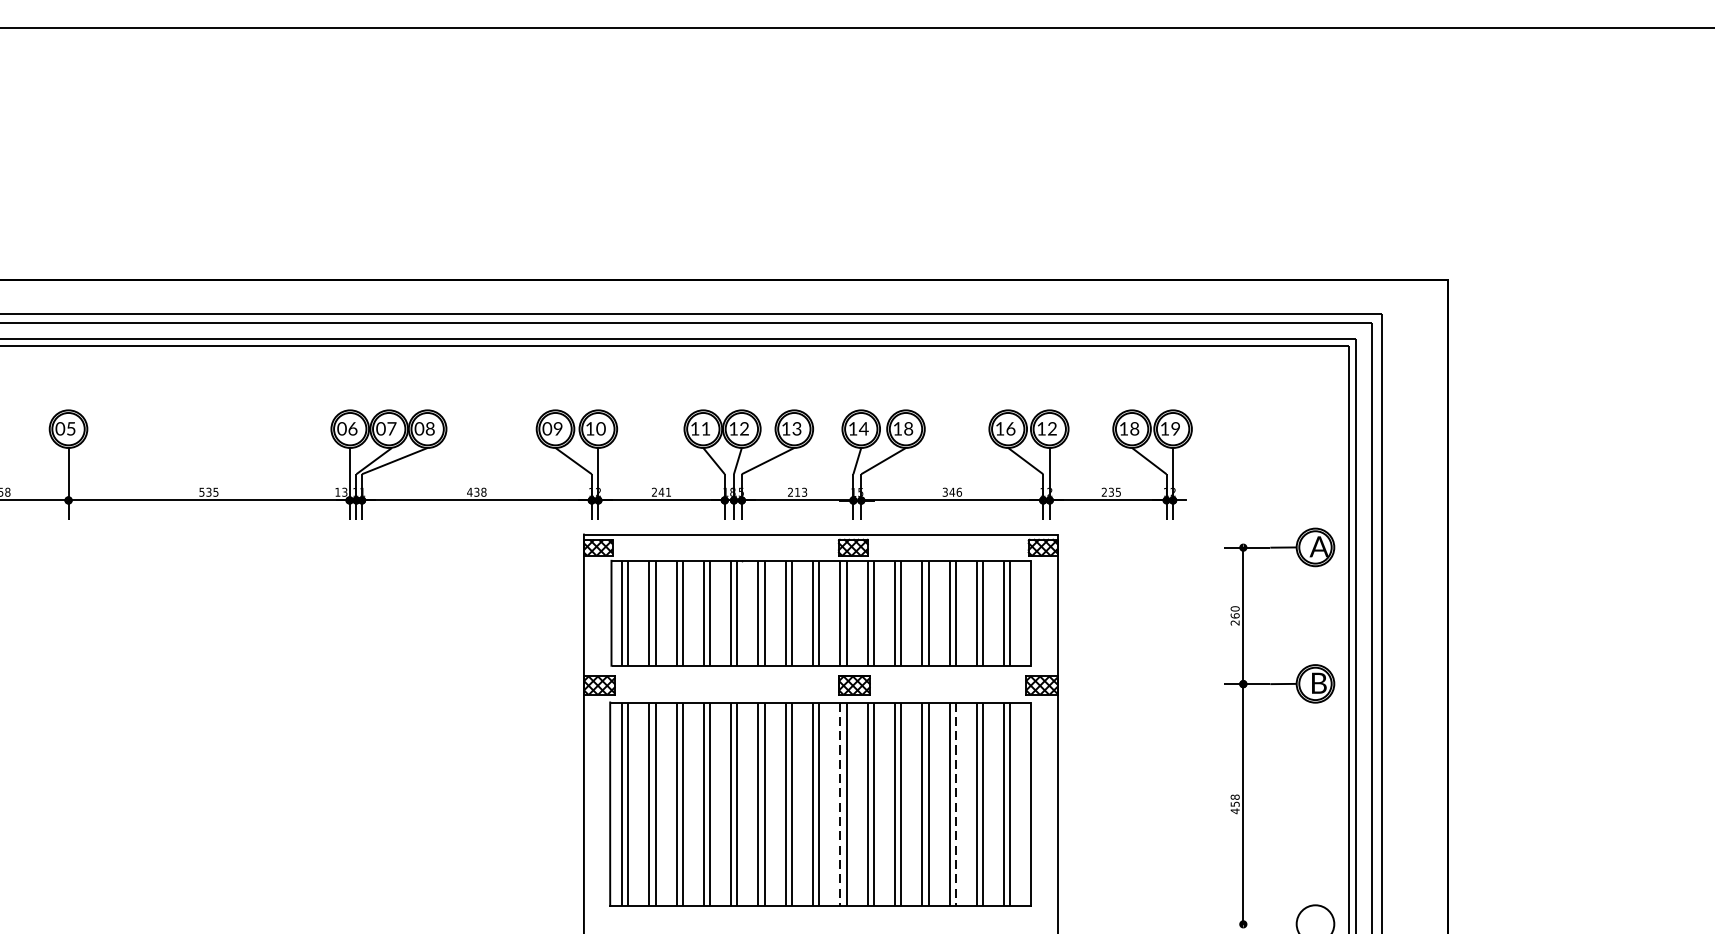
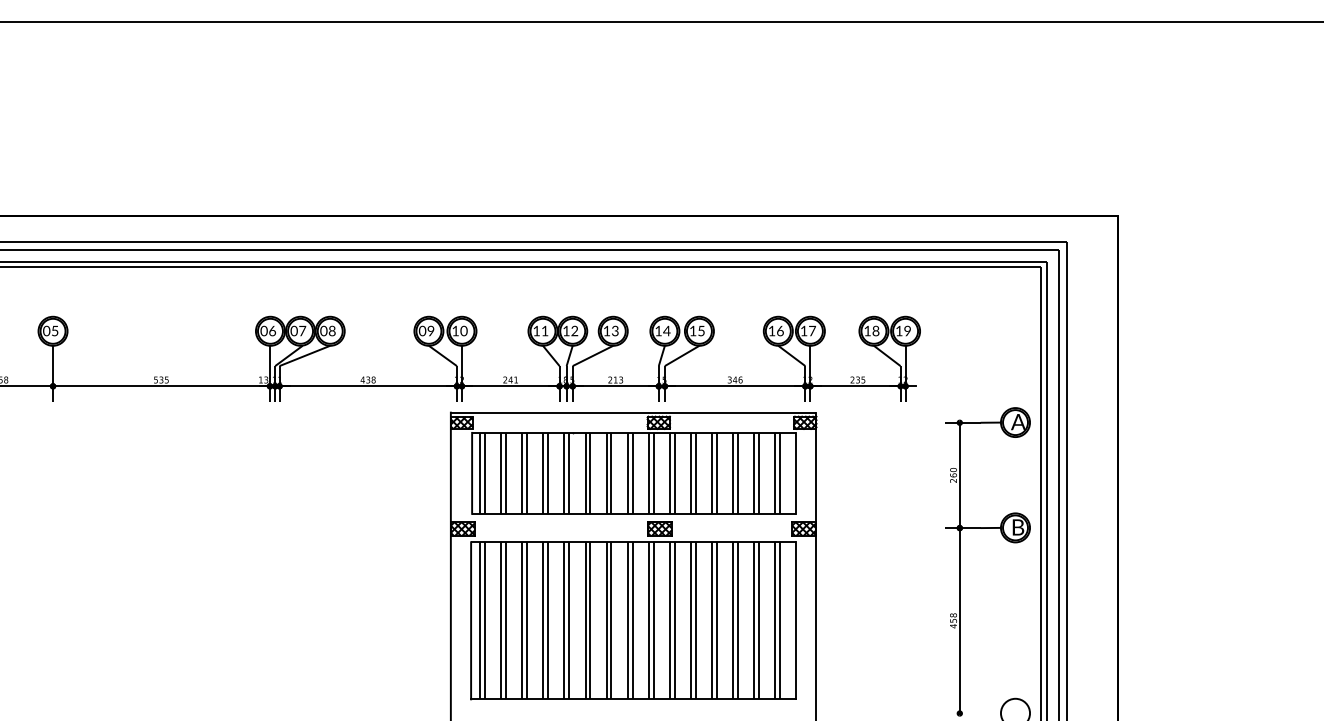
text: (908, 428) -> (701, 330), 18 -> 15
text: (1052, 428) -> (812, 330), 12 -> 17
line: (840, 803) -> (648, 620), dashed -> solid
line: (955, 803) -> (737, 620), dashed -> solid

